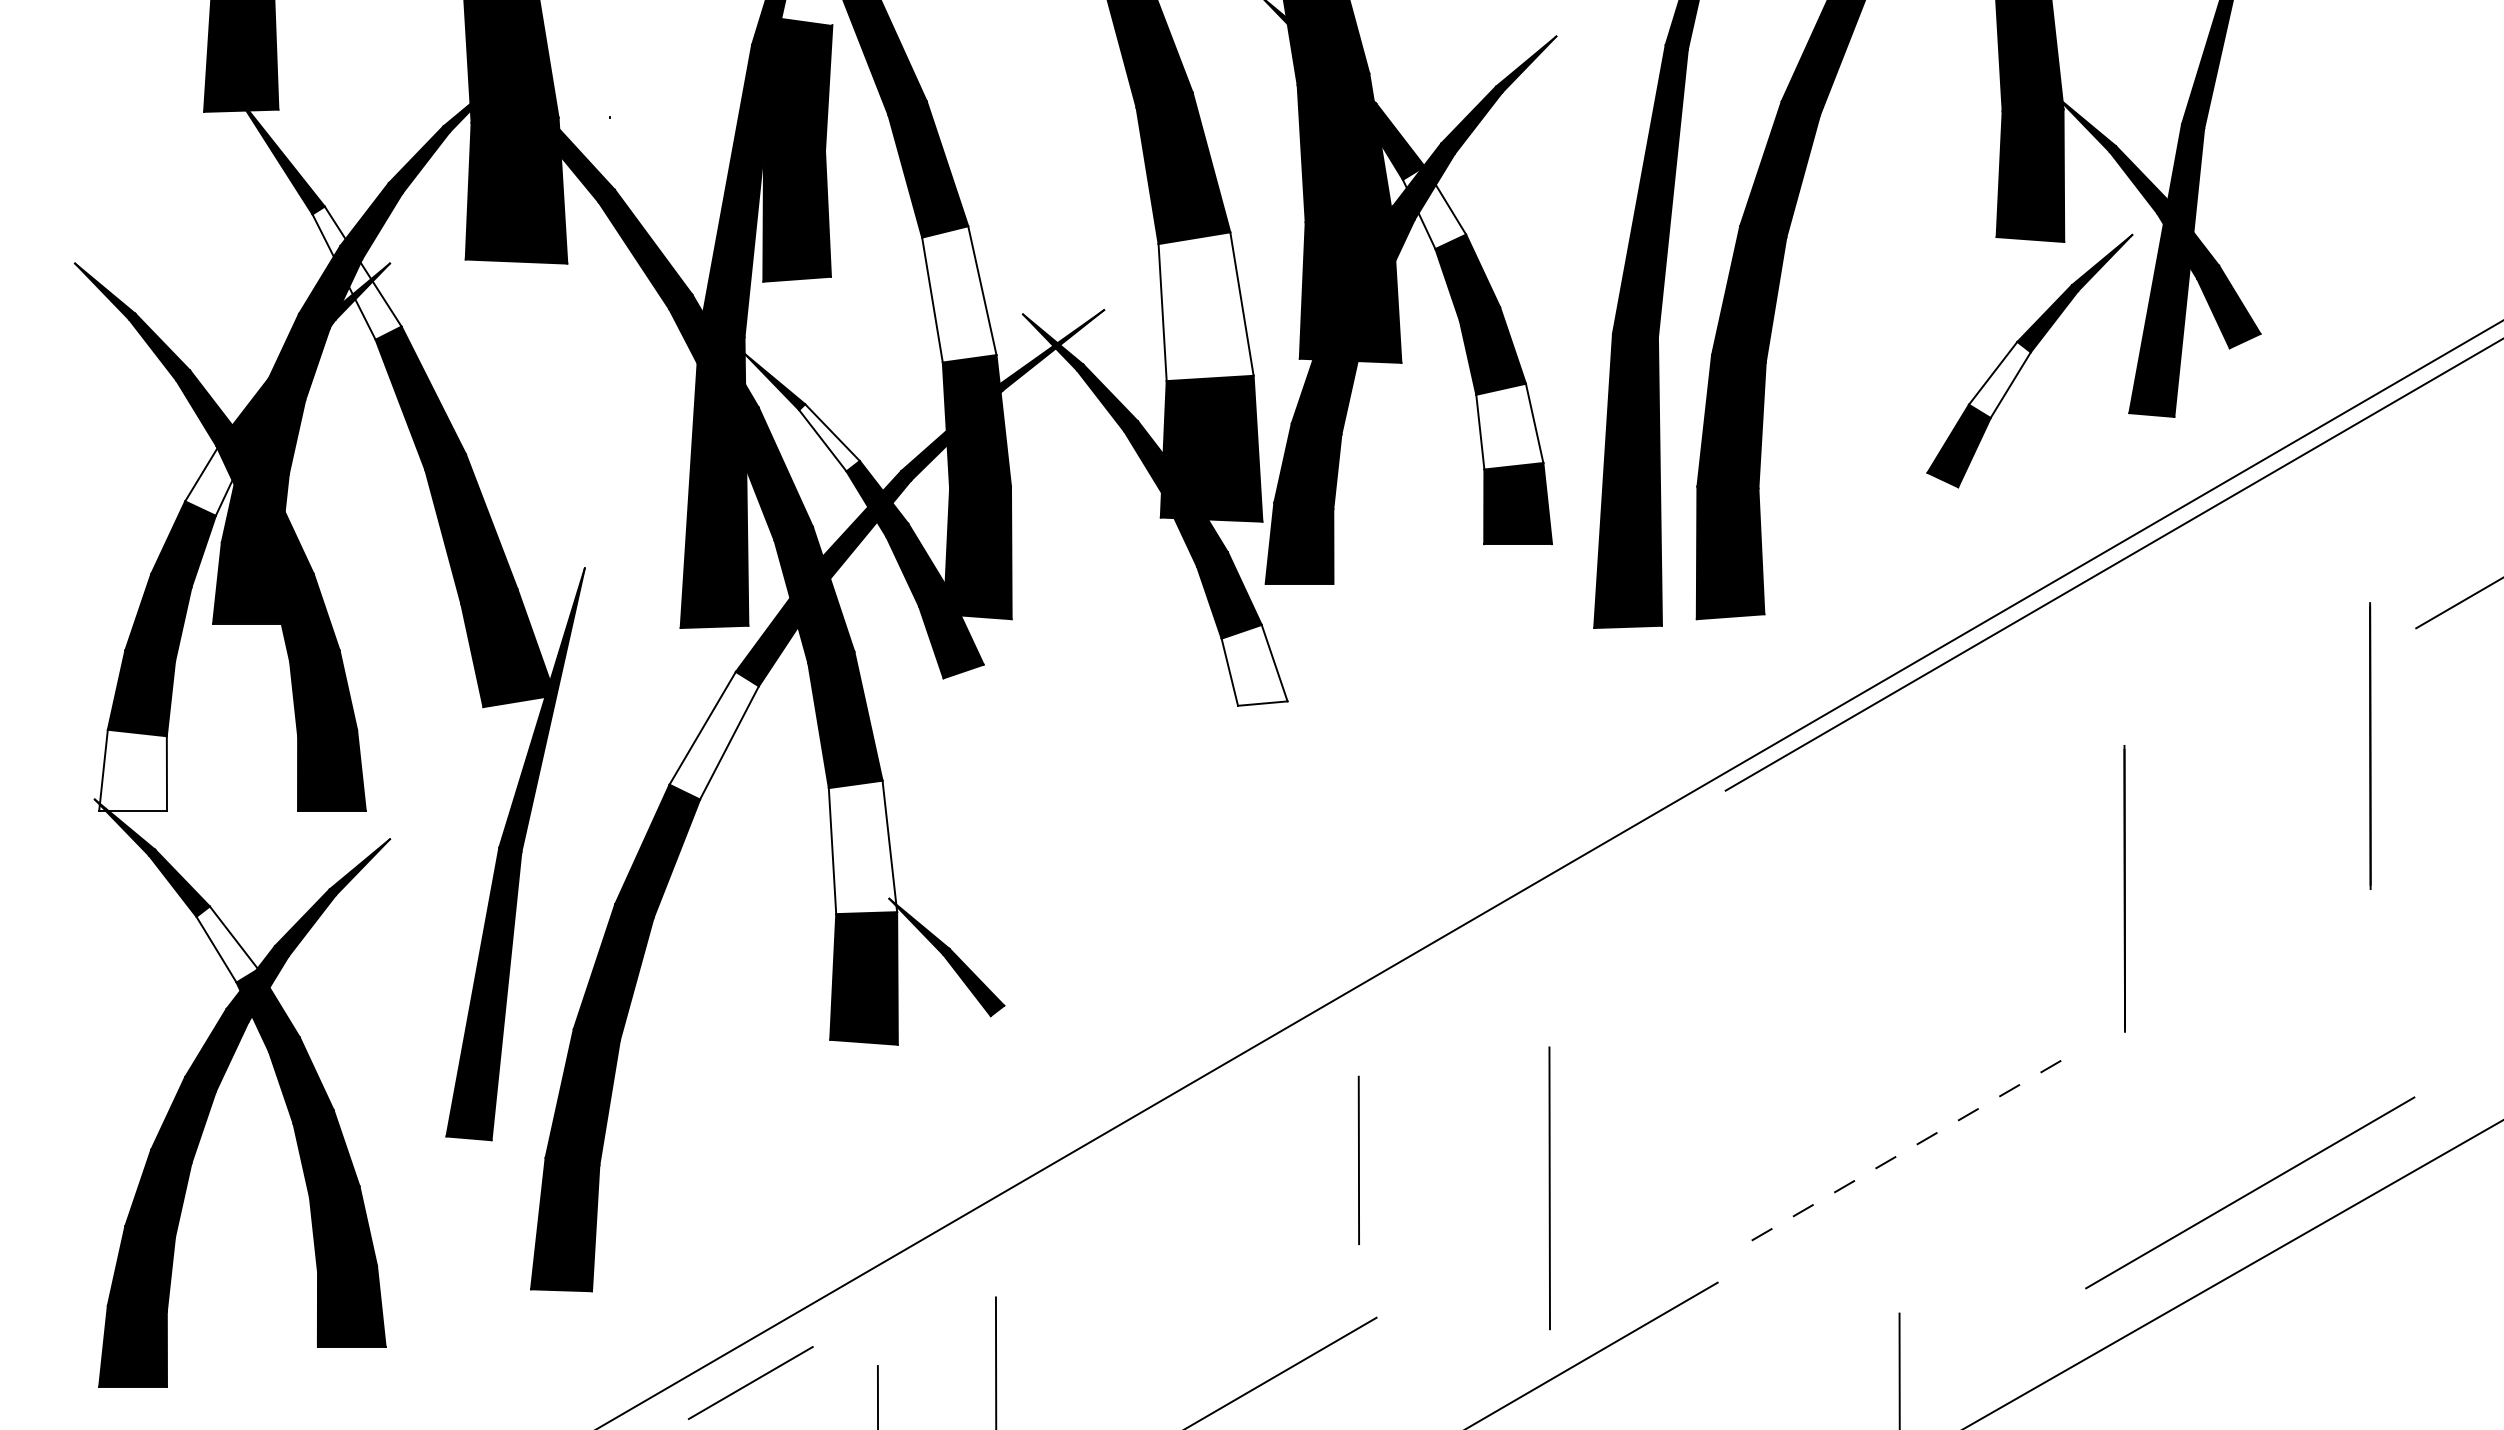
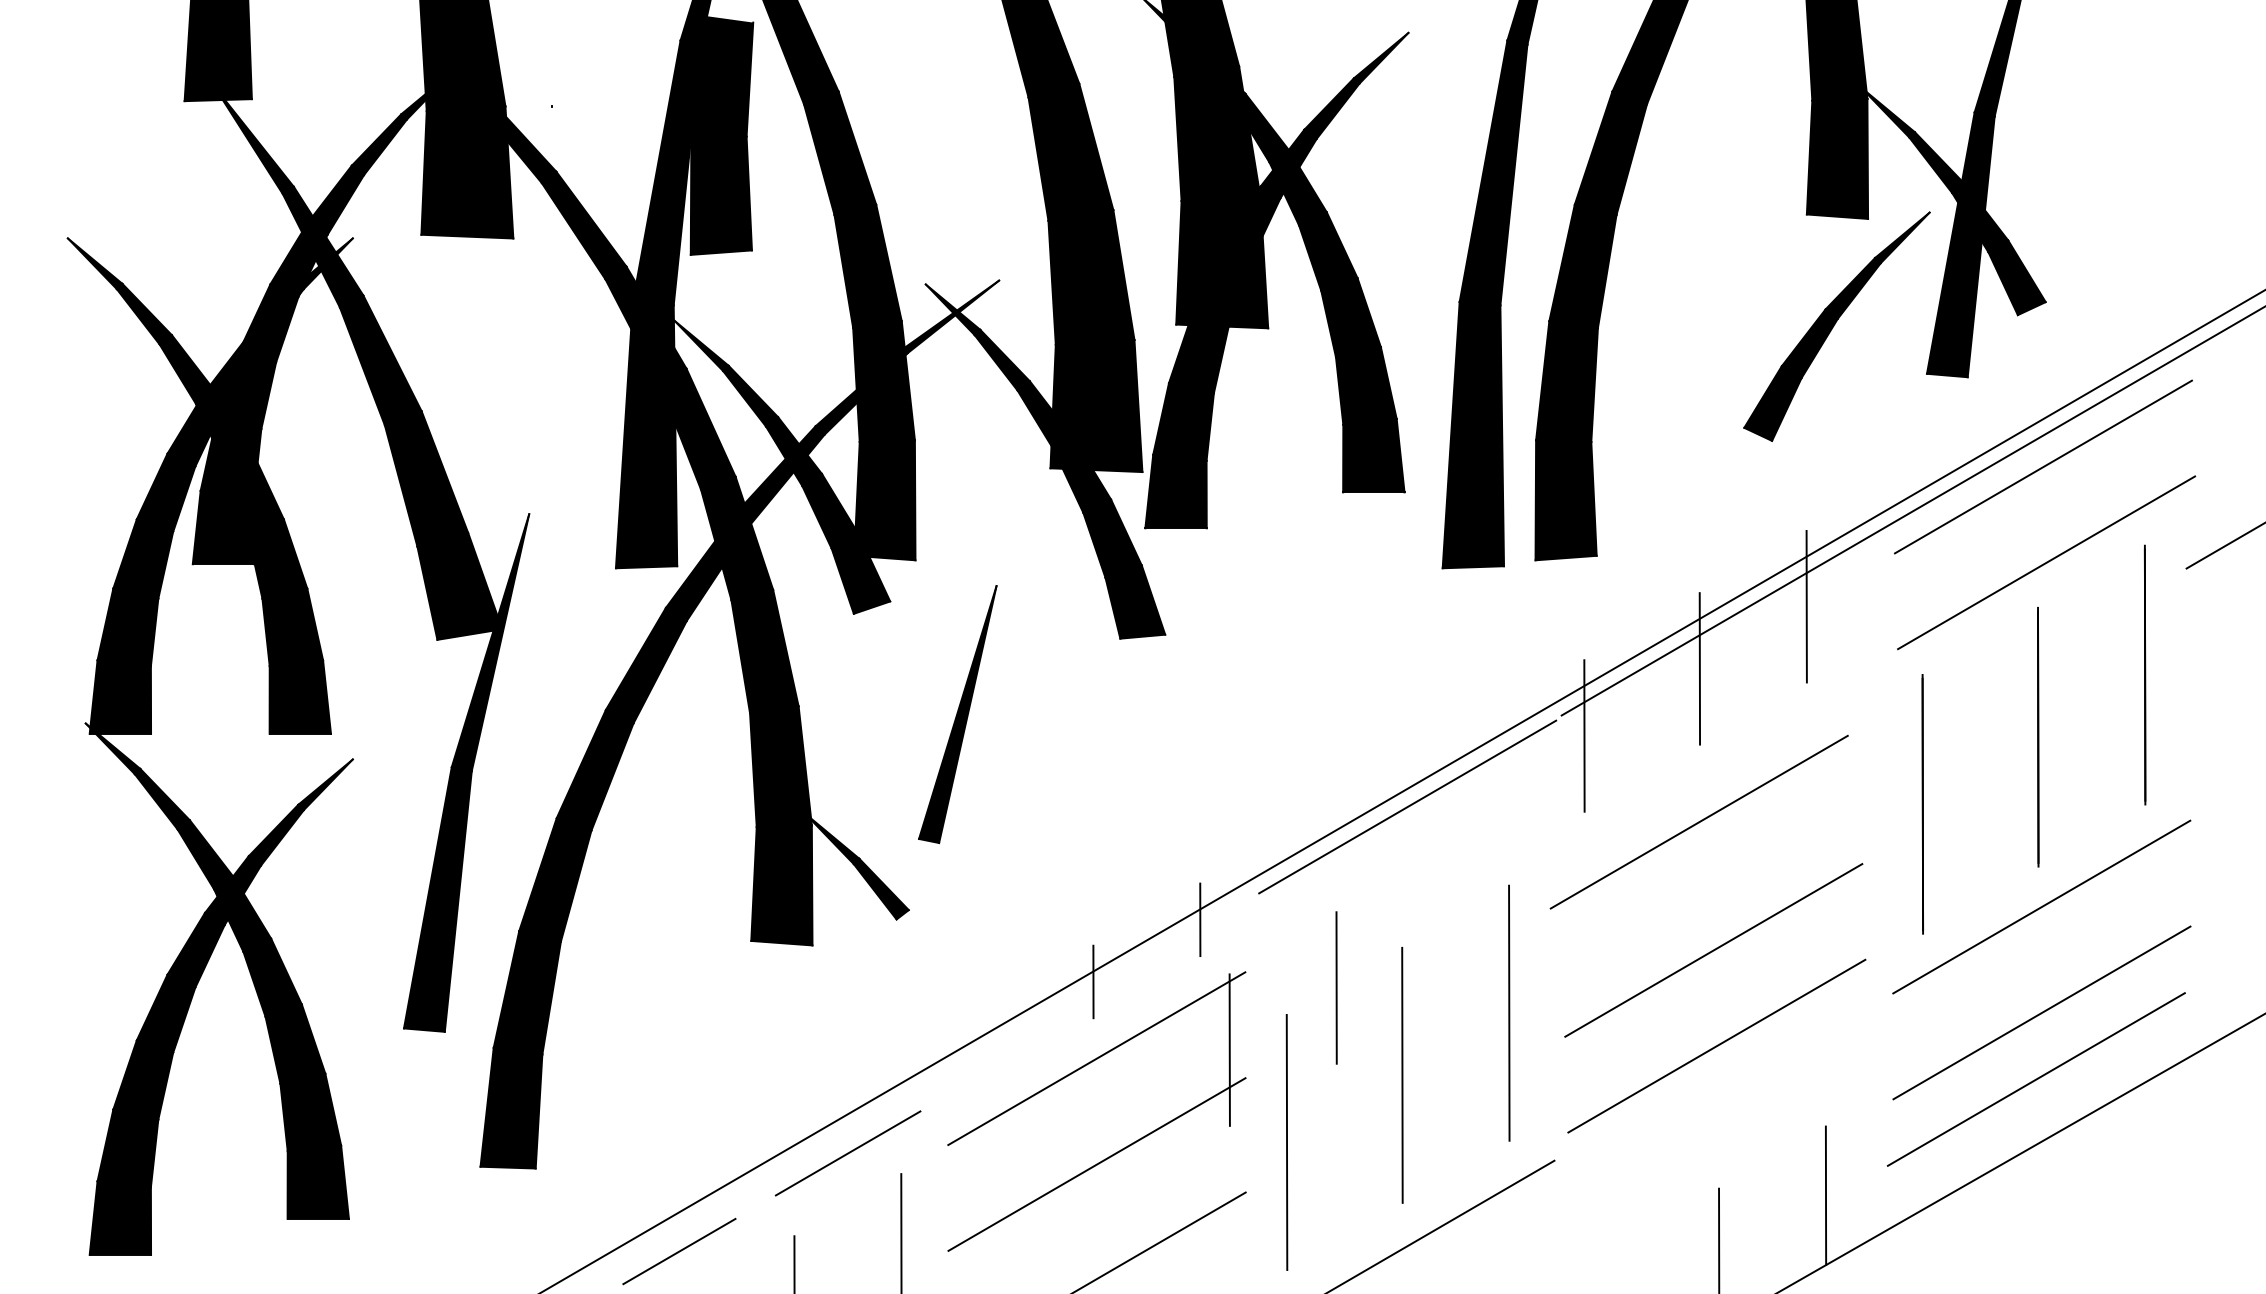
fill: (1434, 207) -> (1298, 187), added
fill: (356, 272) -> (322, 246), added
fill: (959, 294) -> (868, 266), added
fill: (1205, 306) -> (1090, 277), added
fill: (1999, 379) -> (1809, 343), added
fill: (1509, 426) -> (1366, 385), added
fill: (829, 437) -> (750, 395), added
fill: (216, 474) -> (195, 429), added
line: (2257, 515) -> (2042, 466), added
line: (2261, 621) -> (2046, 562), added
fill: (1254, 664) -> (1135, 601), added
line: (1996, 670) -> (1806, 606), added
fill: (713, 735) -> (645, 665), added
line: (1878, 738) -> (1699, 668), added
fill: (133, 769) -> (120, 696), added
part: (1058, 789) -> (957, 714), added
line: (1750, 813) -> (1584, 736), added
line: (2252, 814) -> (2038, 737), added
fill: (862, 847) -> (780, 766), added
line: (1555, 891) -> (1407, 806), added
line: (1877, 908) -> (1699, 822), added
fill: (227, 944) -> (205, 854), added
line: (2256, 1001) -> (2042, 906), added
line: (1326, 1016) -> (1200, 919), added
line: (1893, 1049) -> (1713, 949), added
line: (1208, 1085) -> (1093, 982), added
line: (1476, 1091) -> (1336, 987), added
line: (2256, 1118) -> (2042, 1012), added
line: (1667, 1119) -> (1509, 1013), added
line: (1897, 1156) -> (1717, 1046), dashed -> solid
line: (1211, 1169) -> (1096, 1058), added
line: (1422, 1262) -> (1287, 1142), added
line: (937, 1274) -> (848, 1153), added
line: (1212, 1286) -> (1097, 1164), added
line: (2017, 1320) -> (1825, 1194), added

